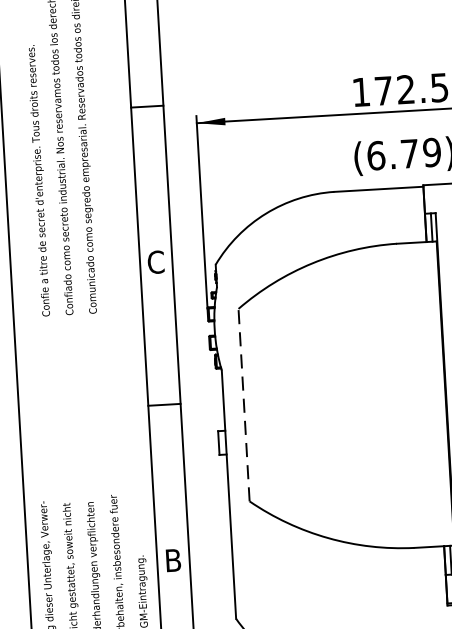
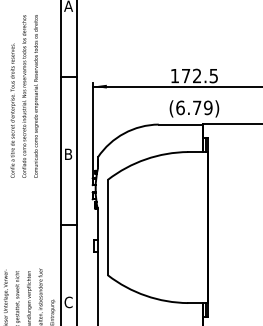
text: (156, 262) -> (68, 154), C -> B
line: (245, 404) -> (108, 227), dashed -> solid
text: (173, 560) -> (68, 302), B -> C

